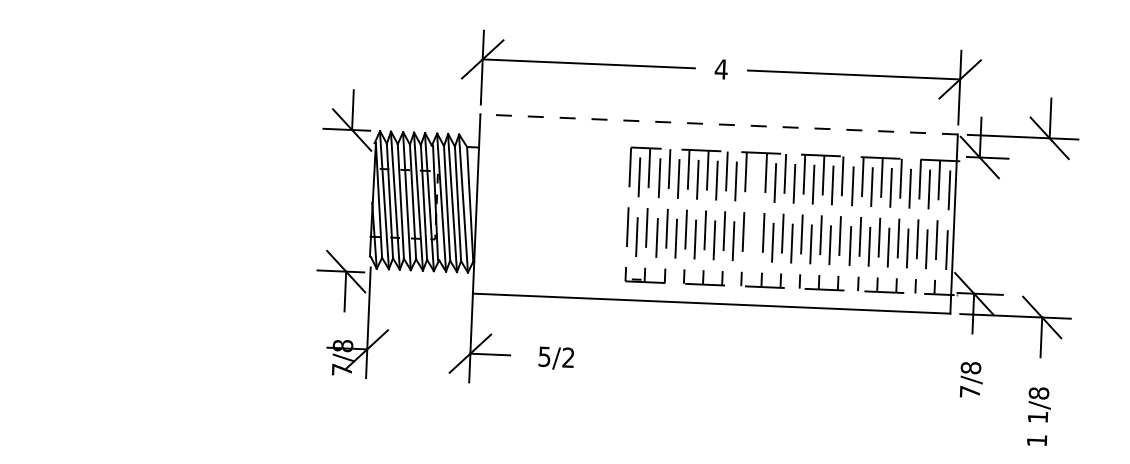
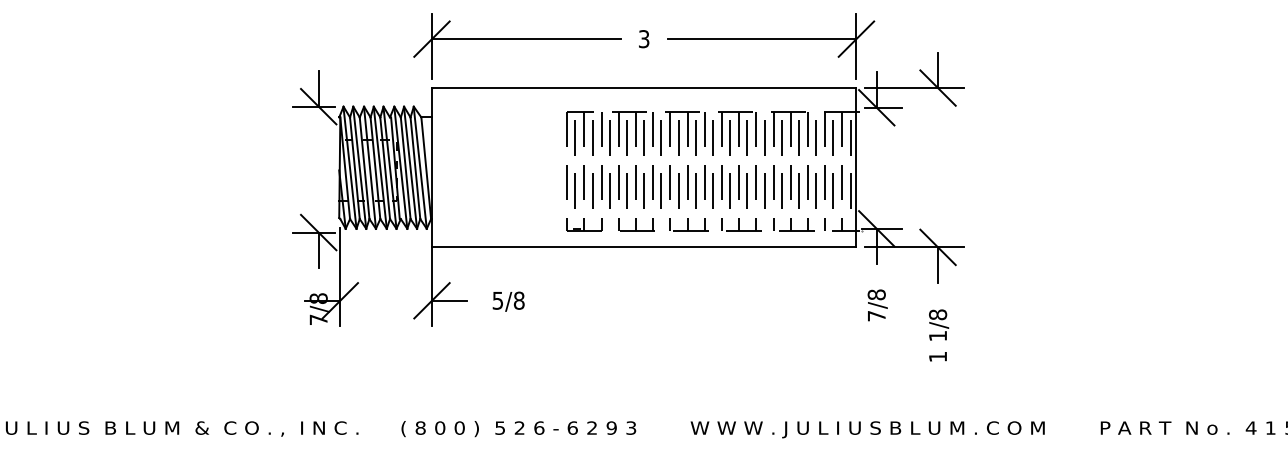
text: (720, 69) -> (643, 39), 4 -> 3
line: (718, 124) -> (643, 88), dashed -> solid
line: (754, 201) -> (678, 155), added
text: (567, 357) -> (518, 300), 5/2 -> 5/8

